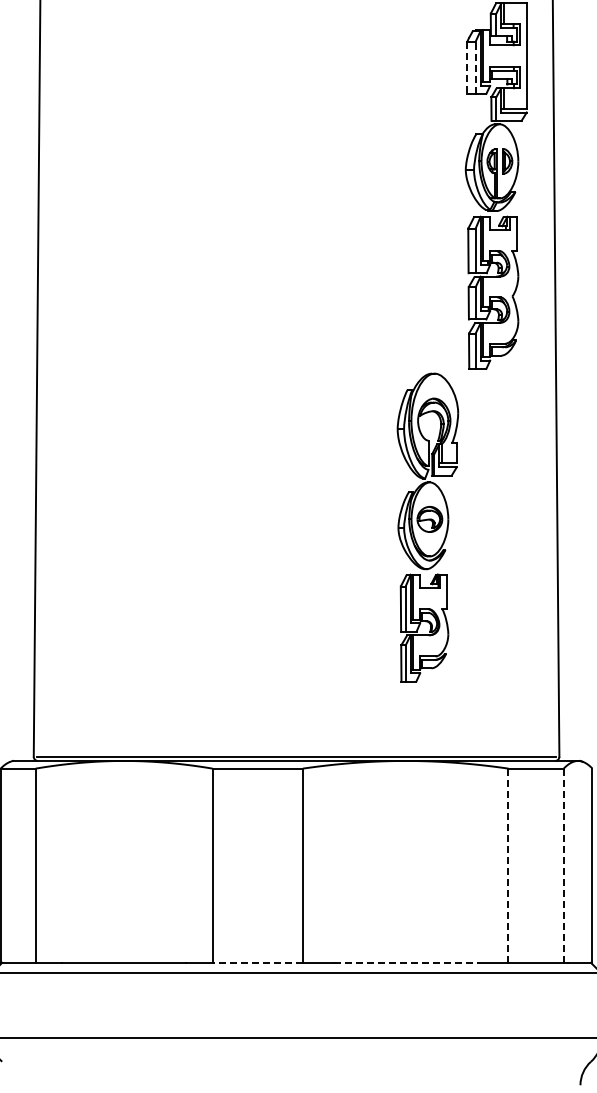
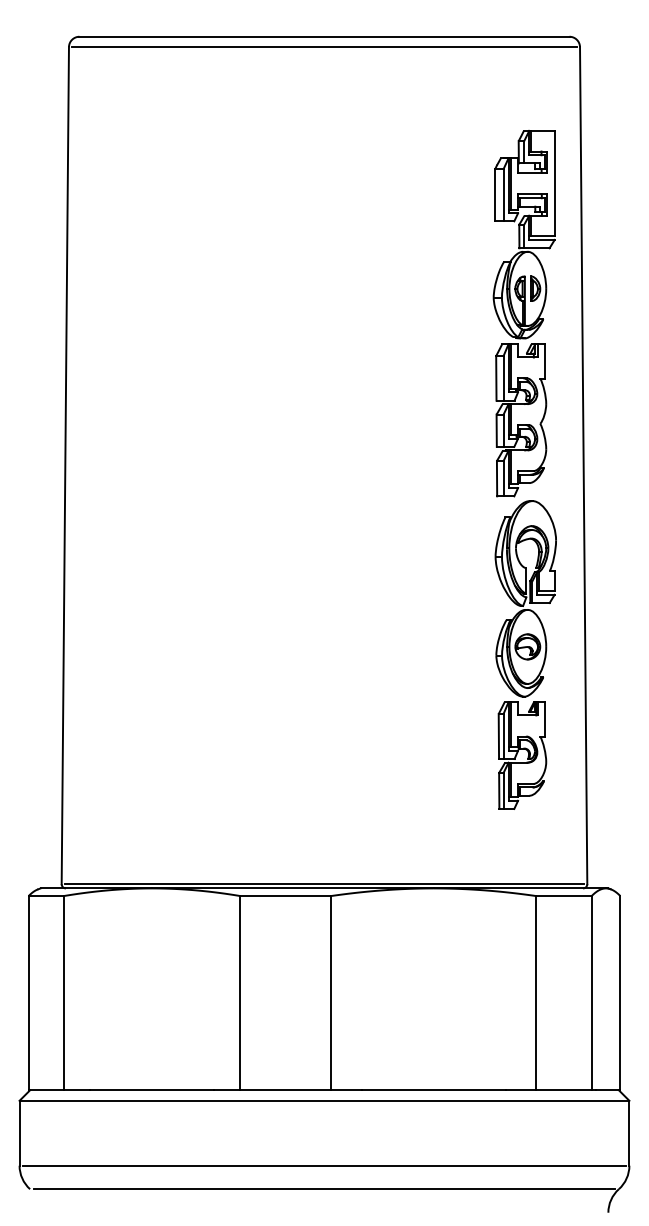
line: (475, 67) -> (503, 194), dashed -> solid
line: (467, 68) -> (495, 195), dashed -> solid
part: (427, 527) -> (525, 654), moved
line: (563, 865) -> (591, 992), dashed -> solid
line: (508, 866) -> (536, 993), dashed -> solid
line: (257, 963) -> (285, 1090), dashed -> solid
line: (405, 963) -> (433, 1090), dashed -> solid
line: (296, 1062) -> (324, 1189), added

